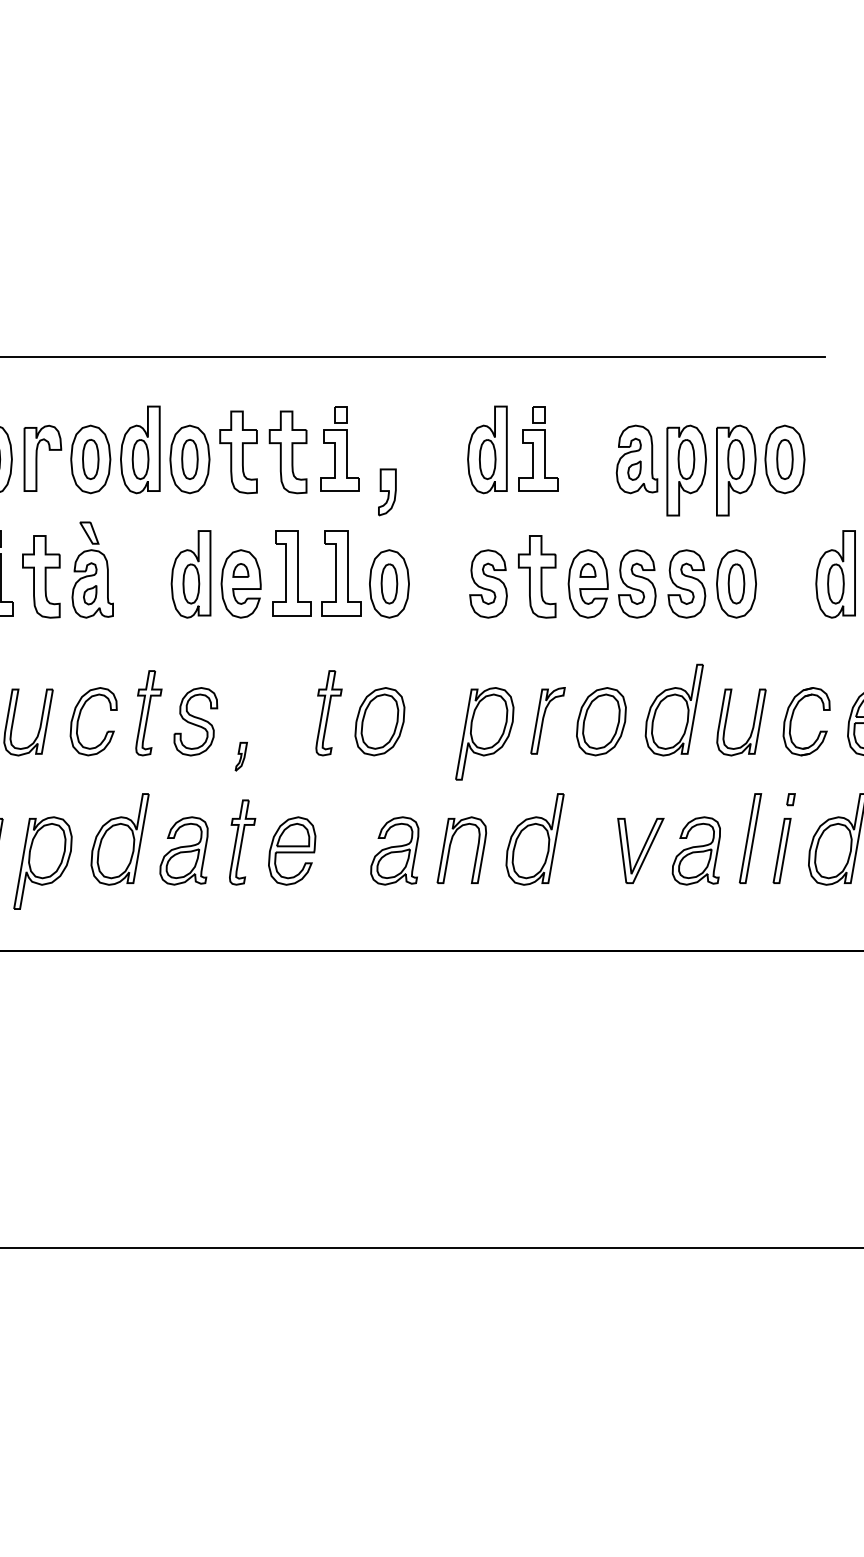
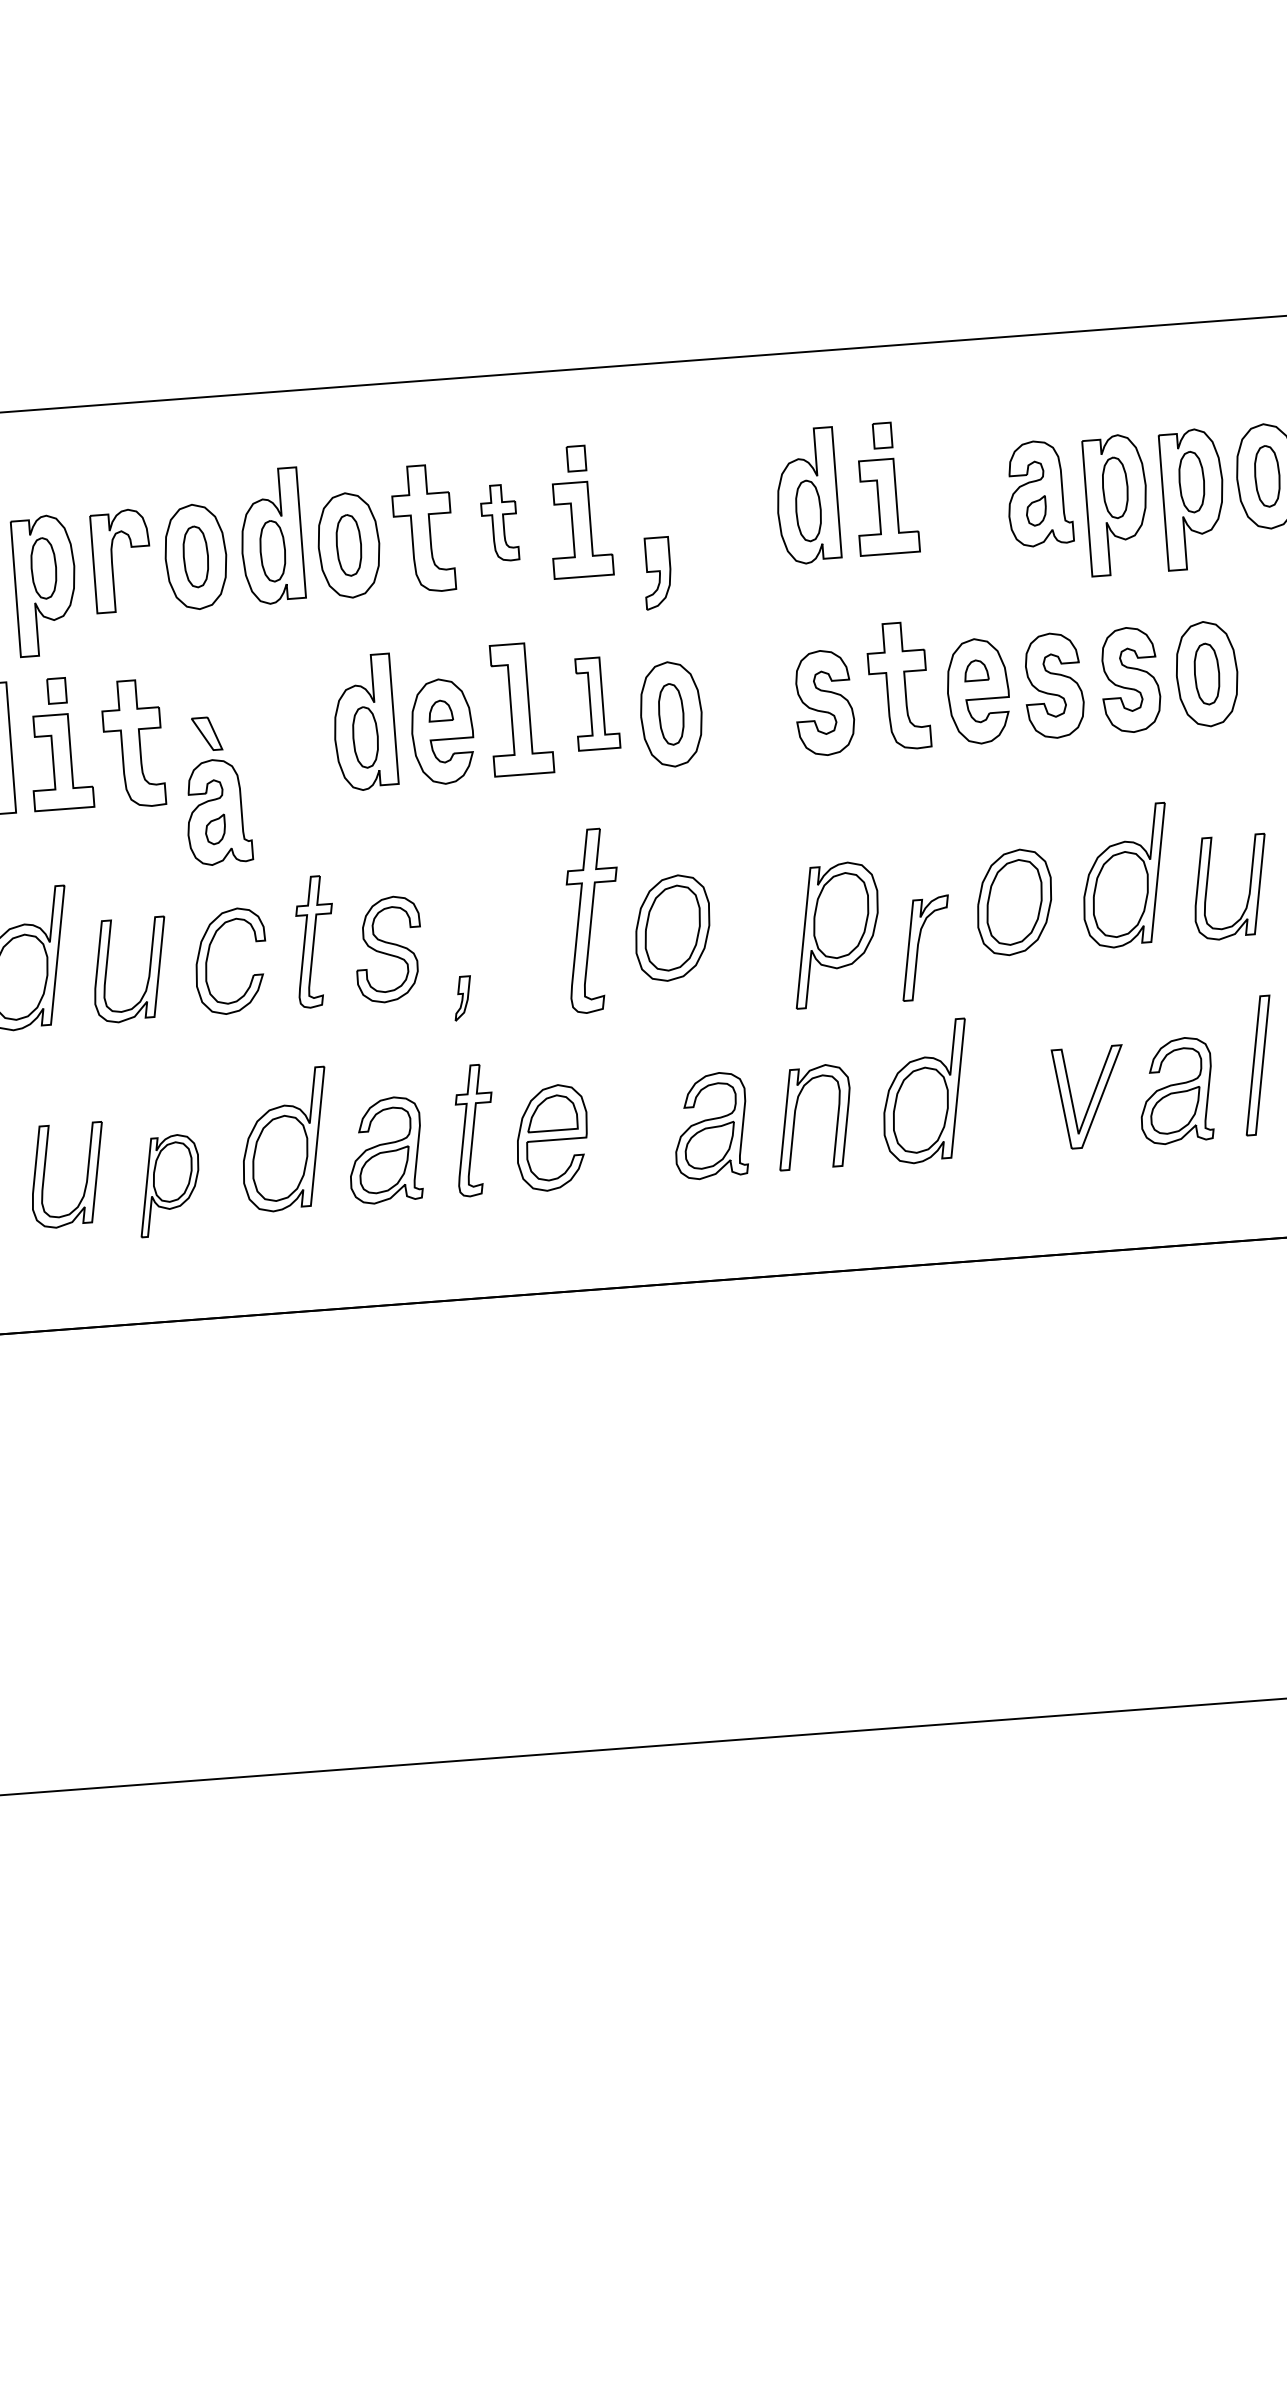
part: (287, 452) -> (498, 523), size x0.6
part: (92, 569) -> (216, 789), moved
part: (341, 573) -> (596, 703), size x0.7
part: (328, 713) -> (592, 921), size x1.4
part: (547, 720) -> (924, 947), moved
part: (42, 862) -> (168, 1184), size x0.7

